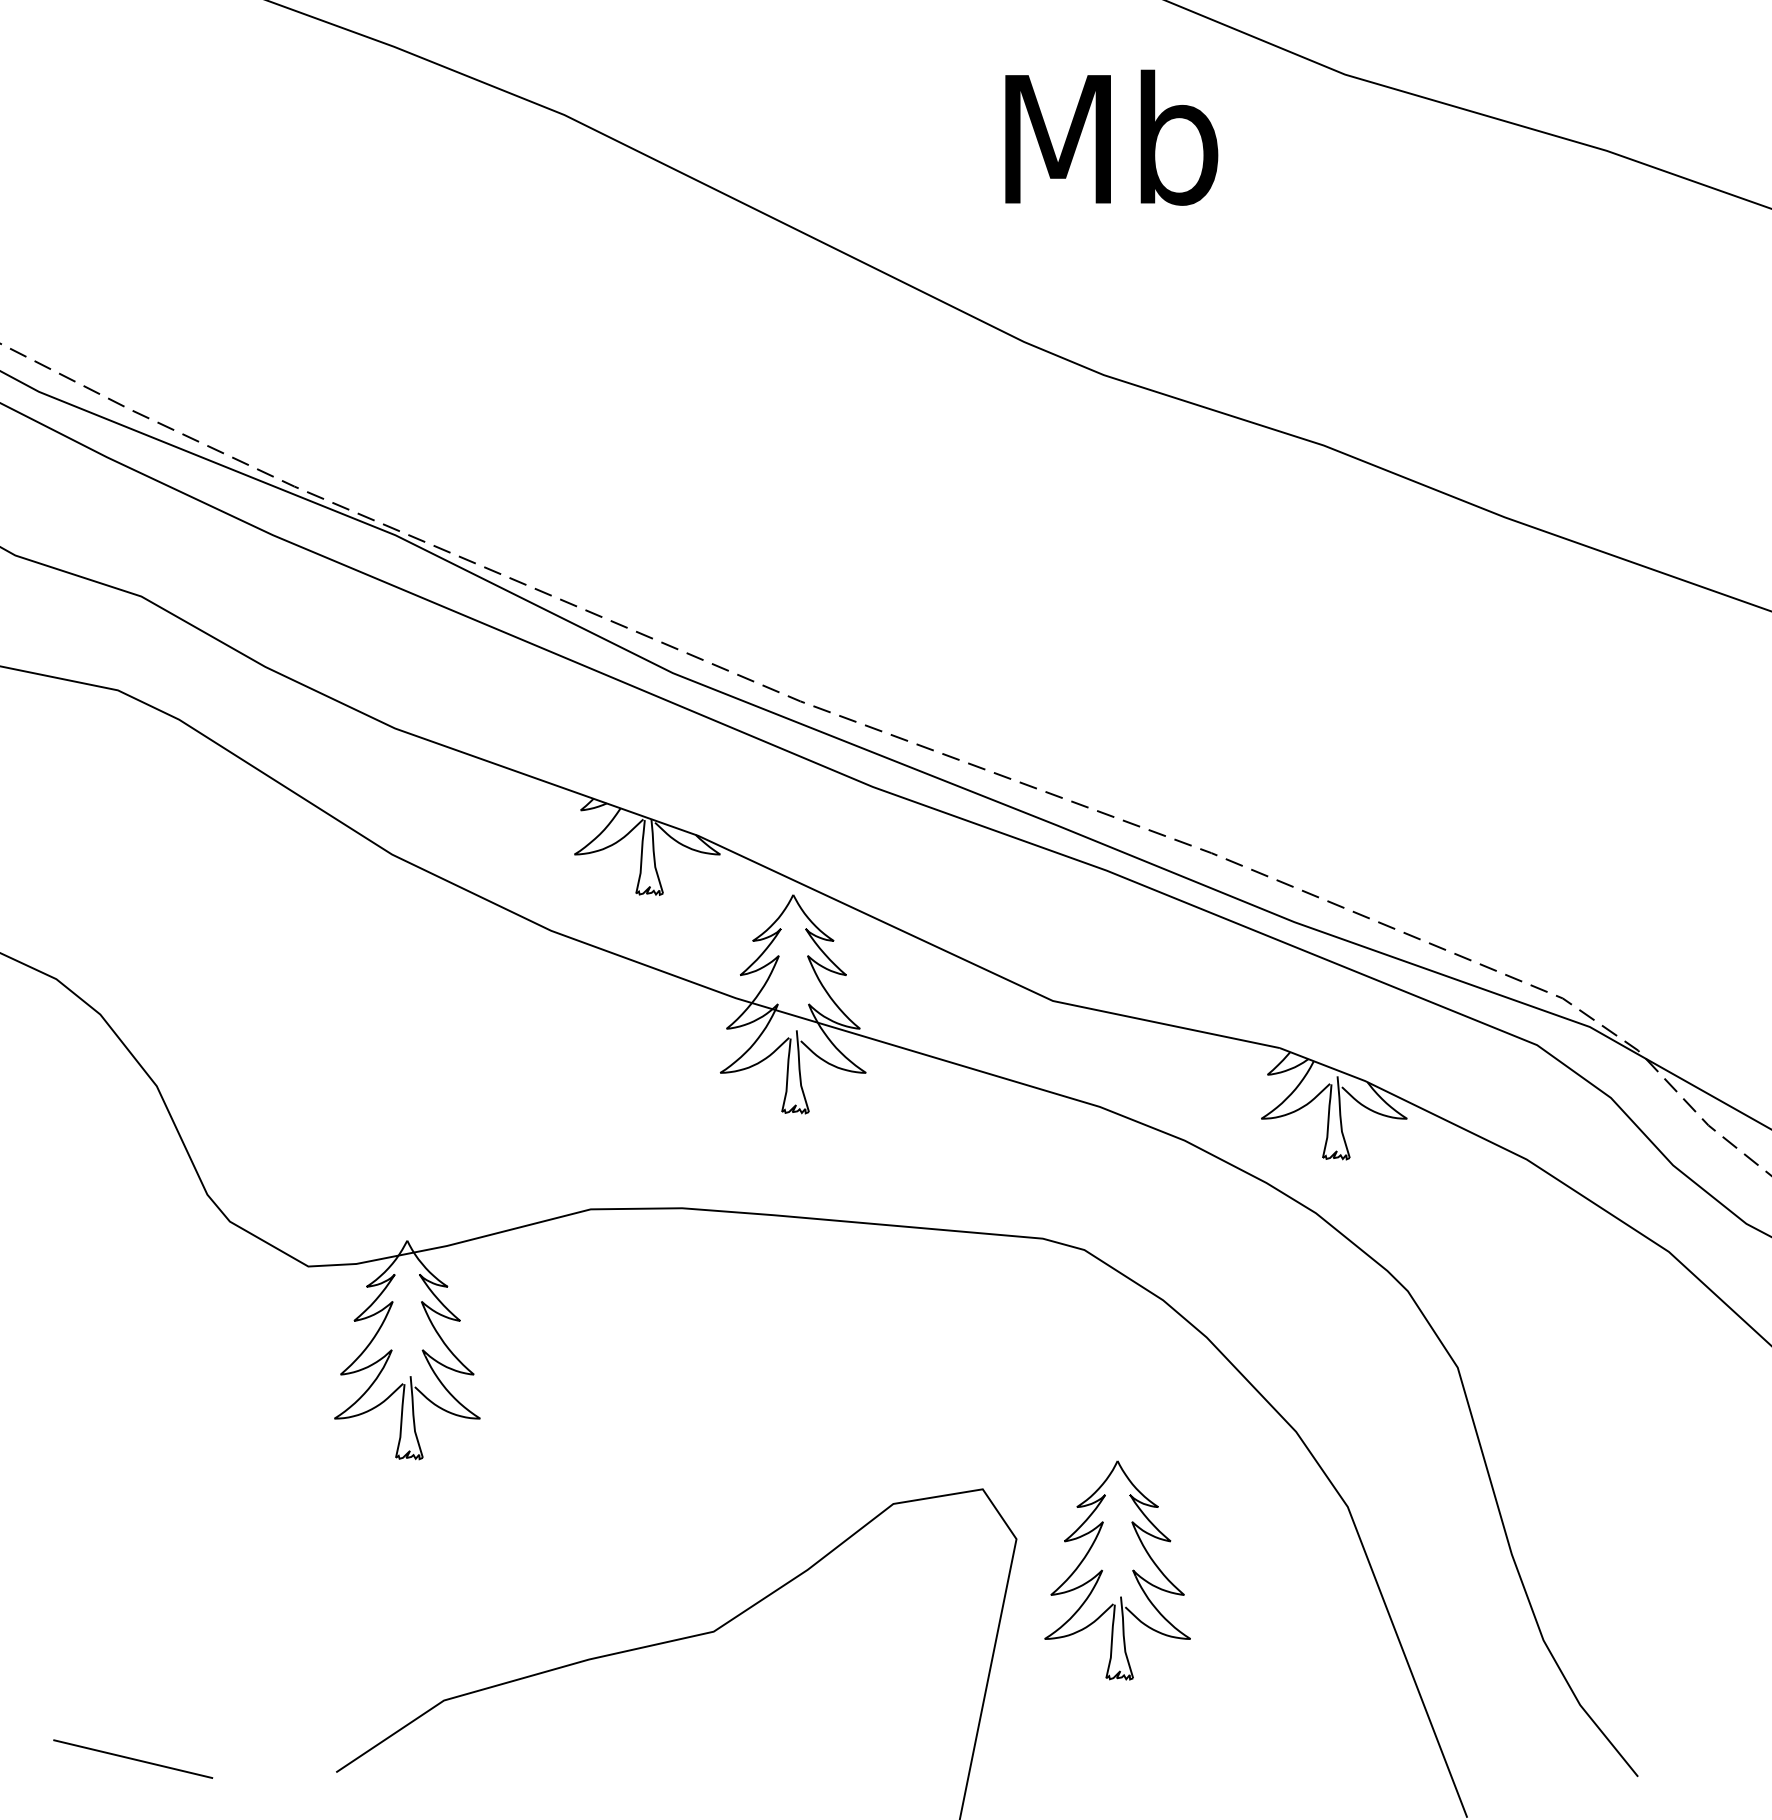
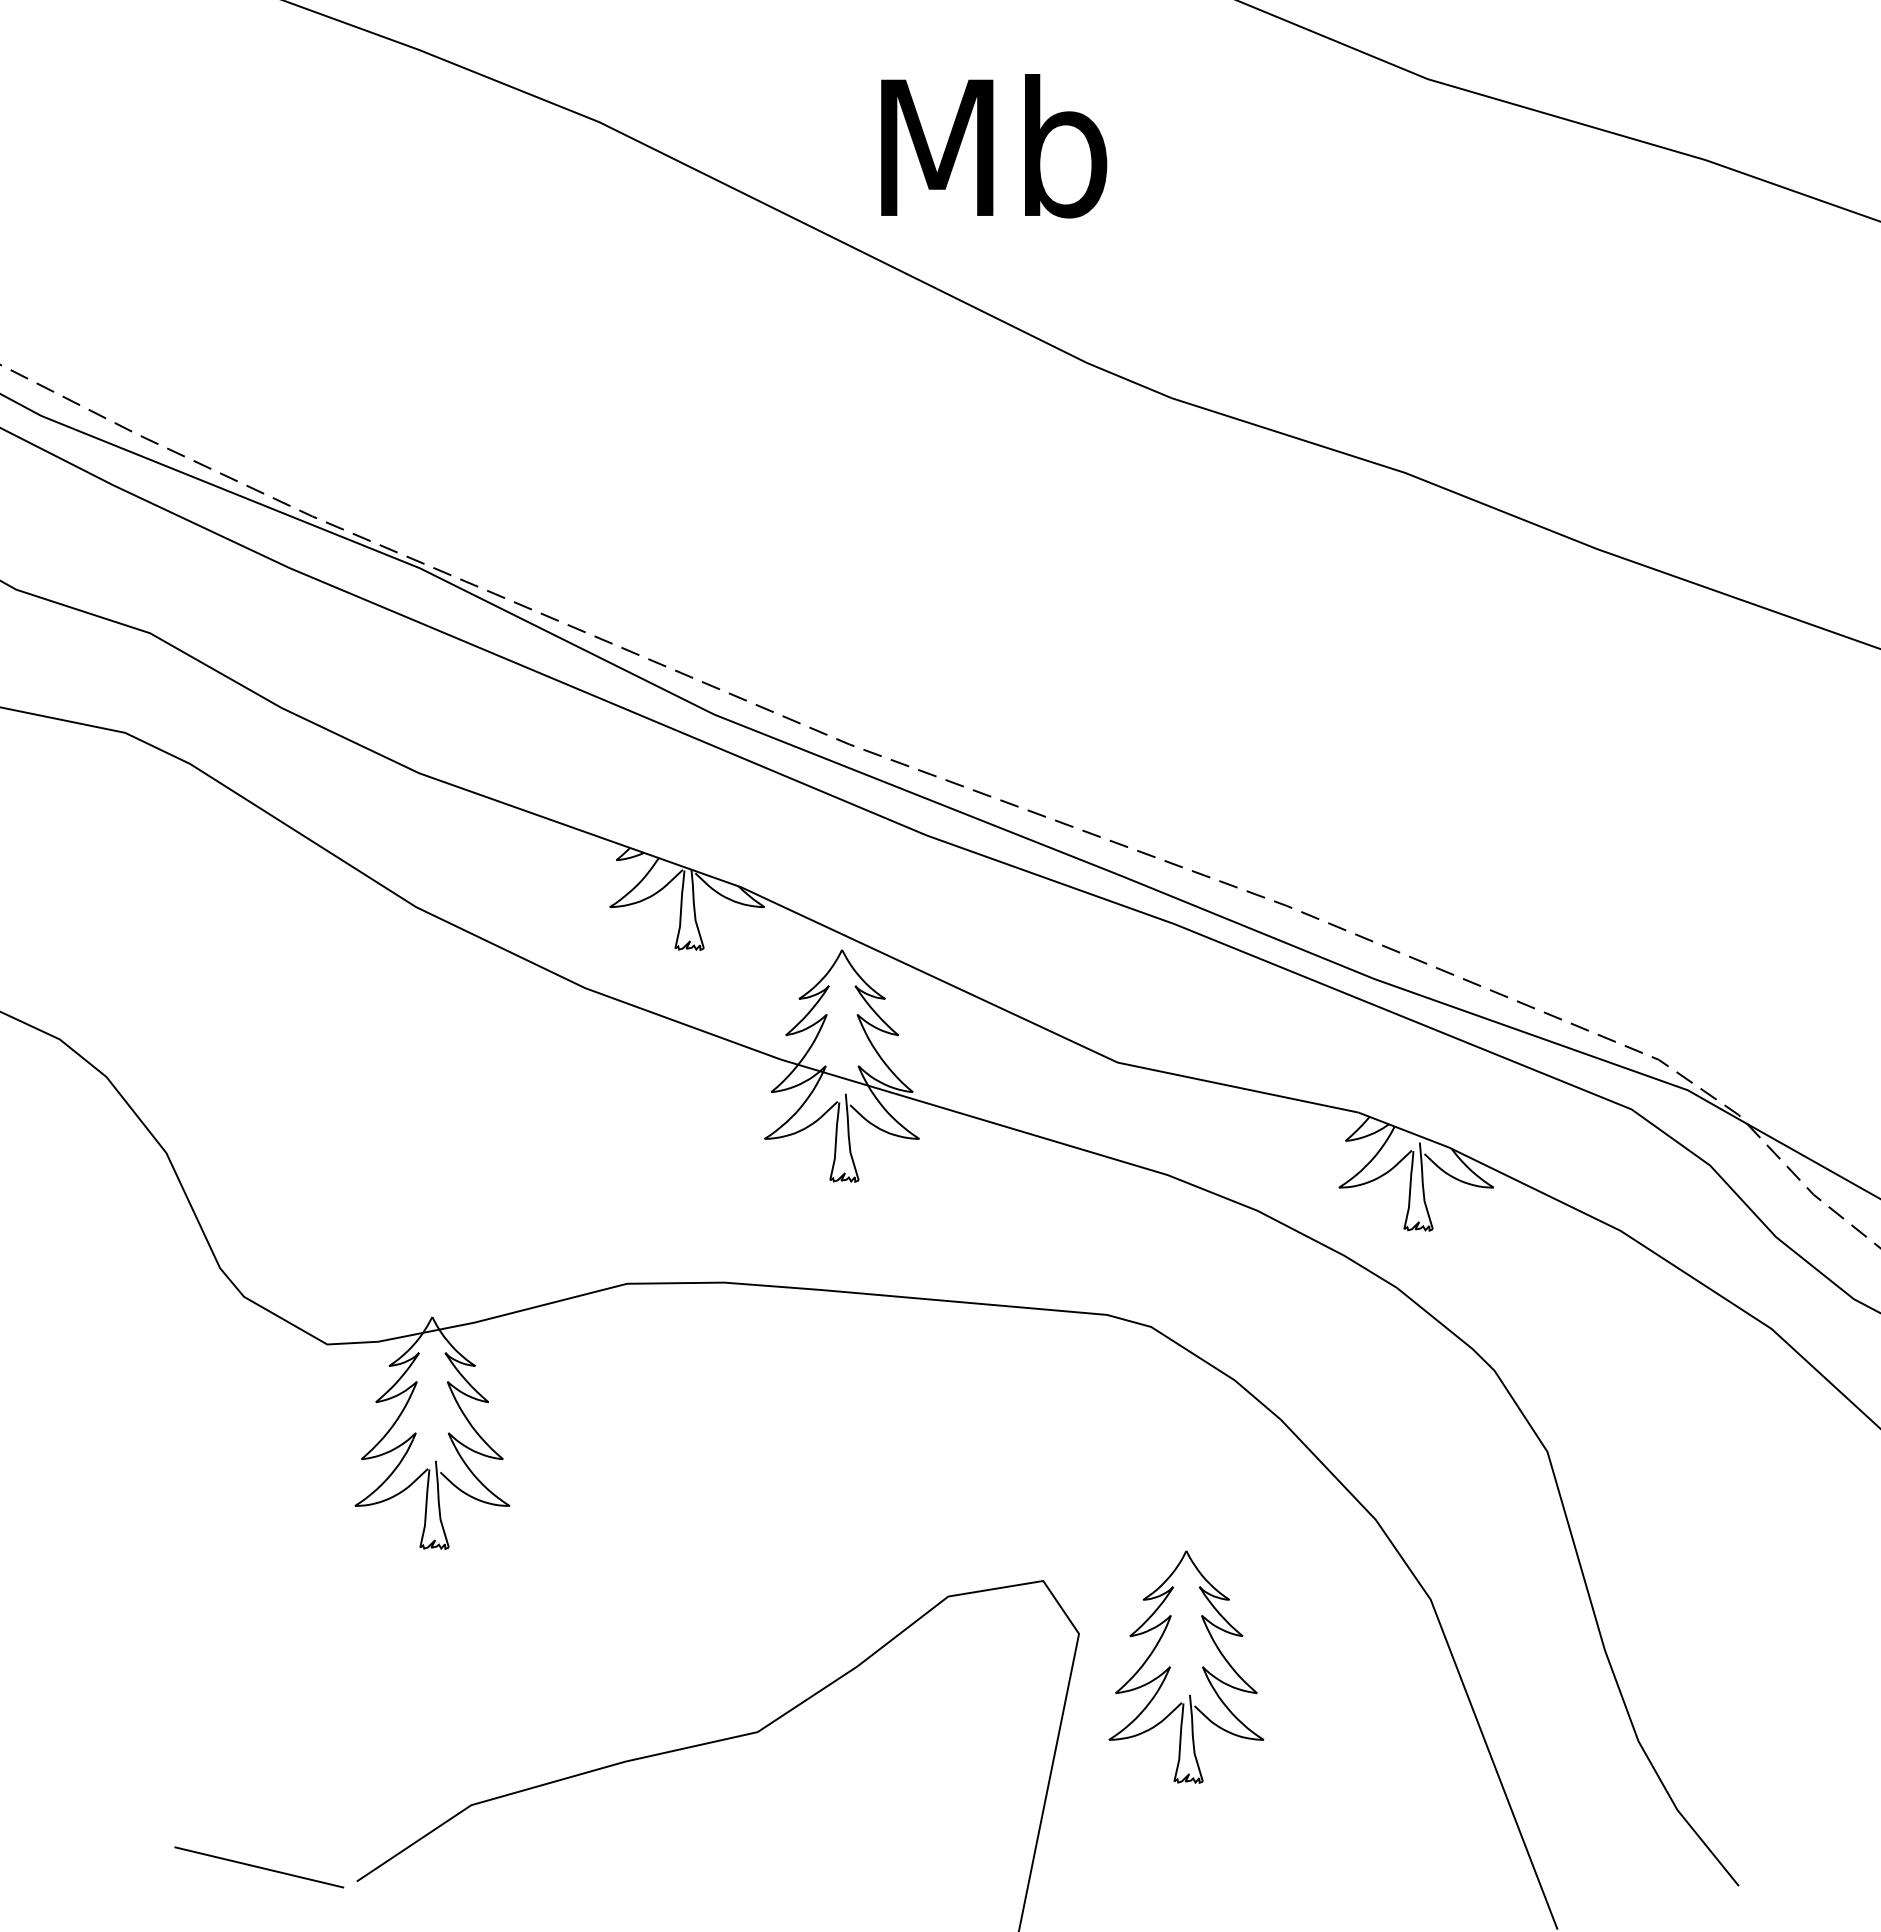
text: (1112, 138) -> (994, 146), moved
line: (133, 1759) -> (259, 1867), moved

